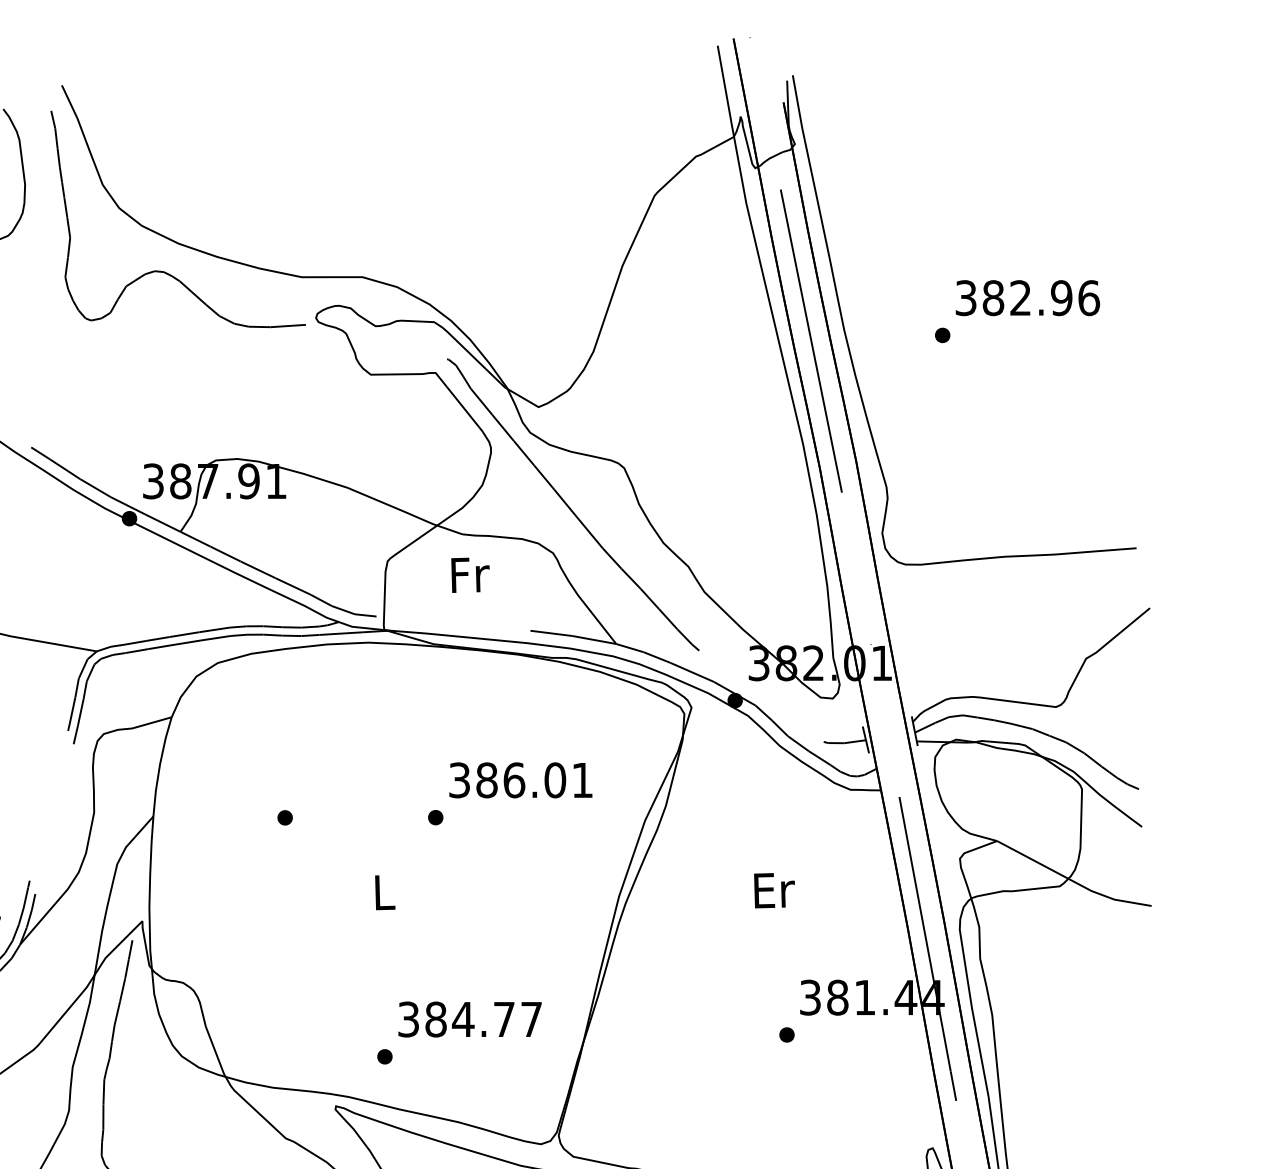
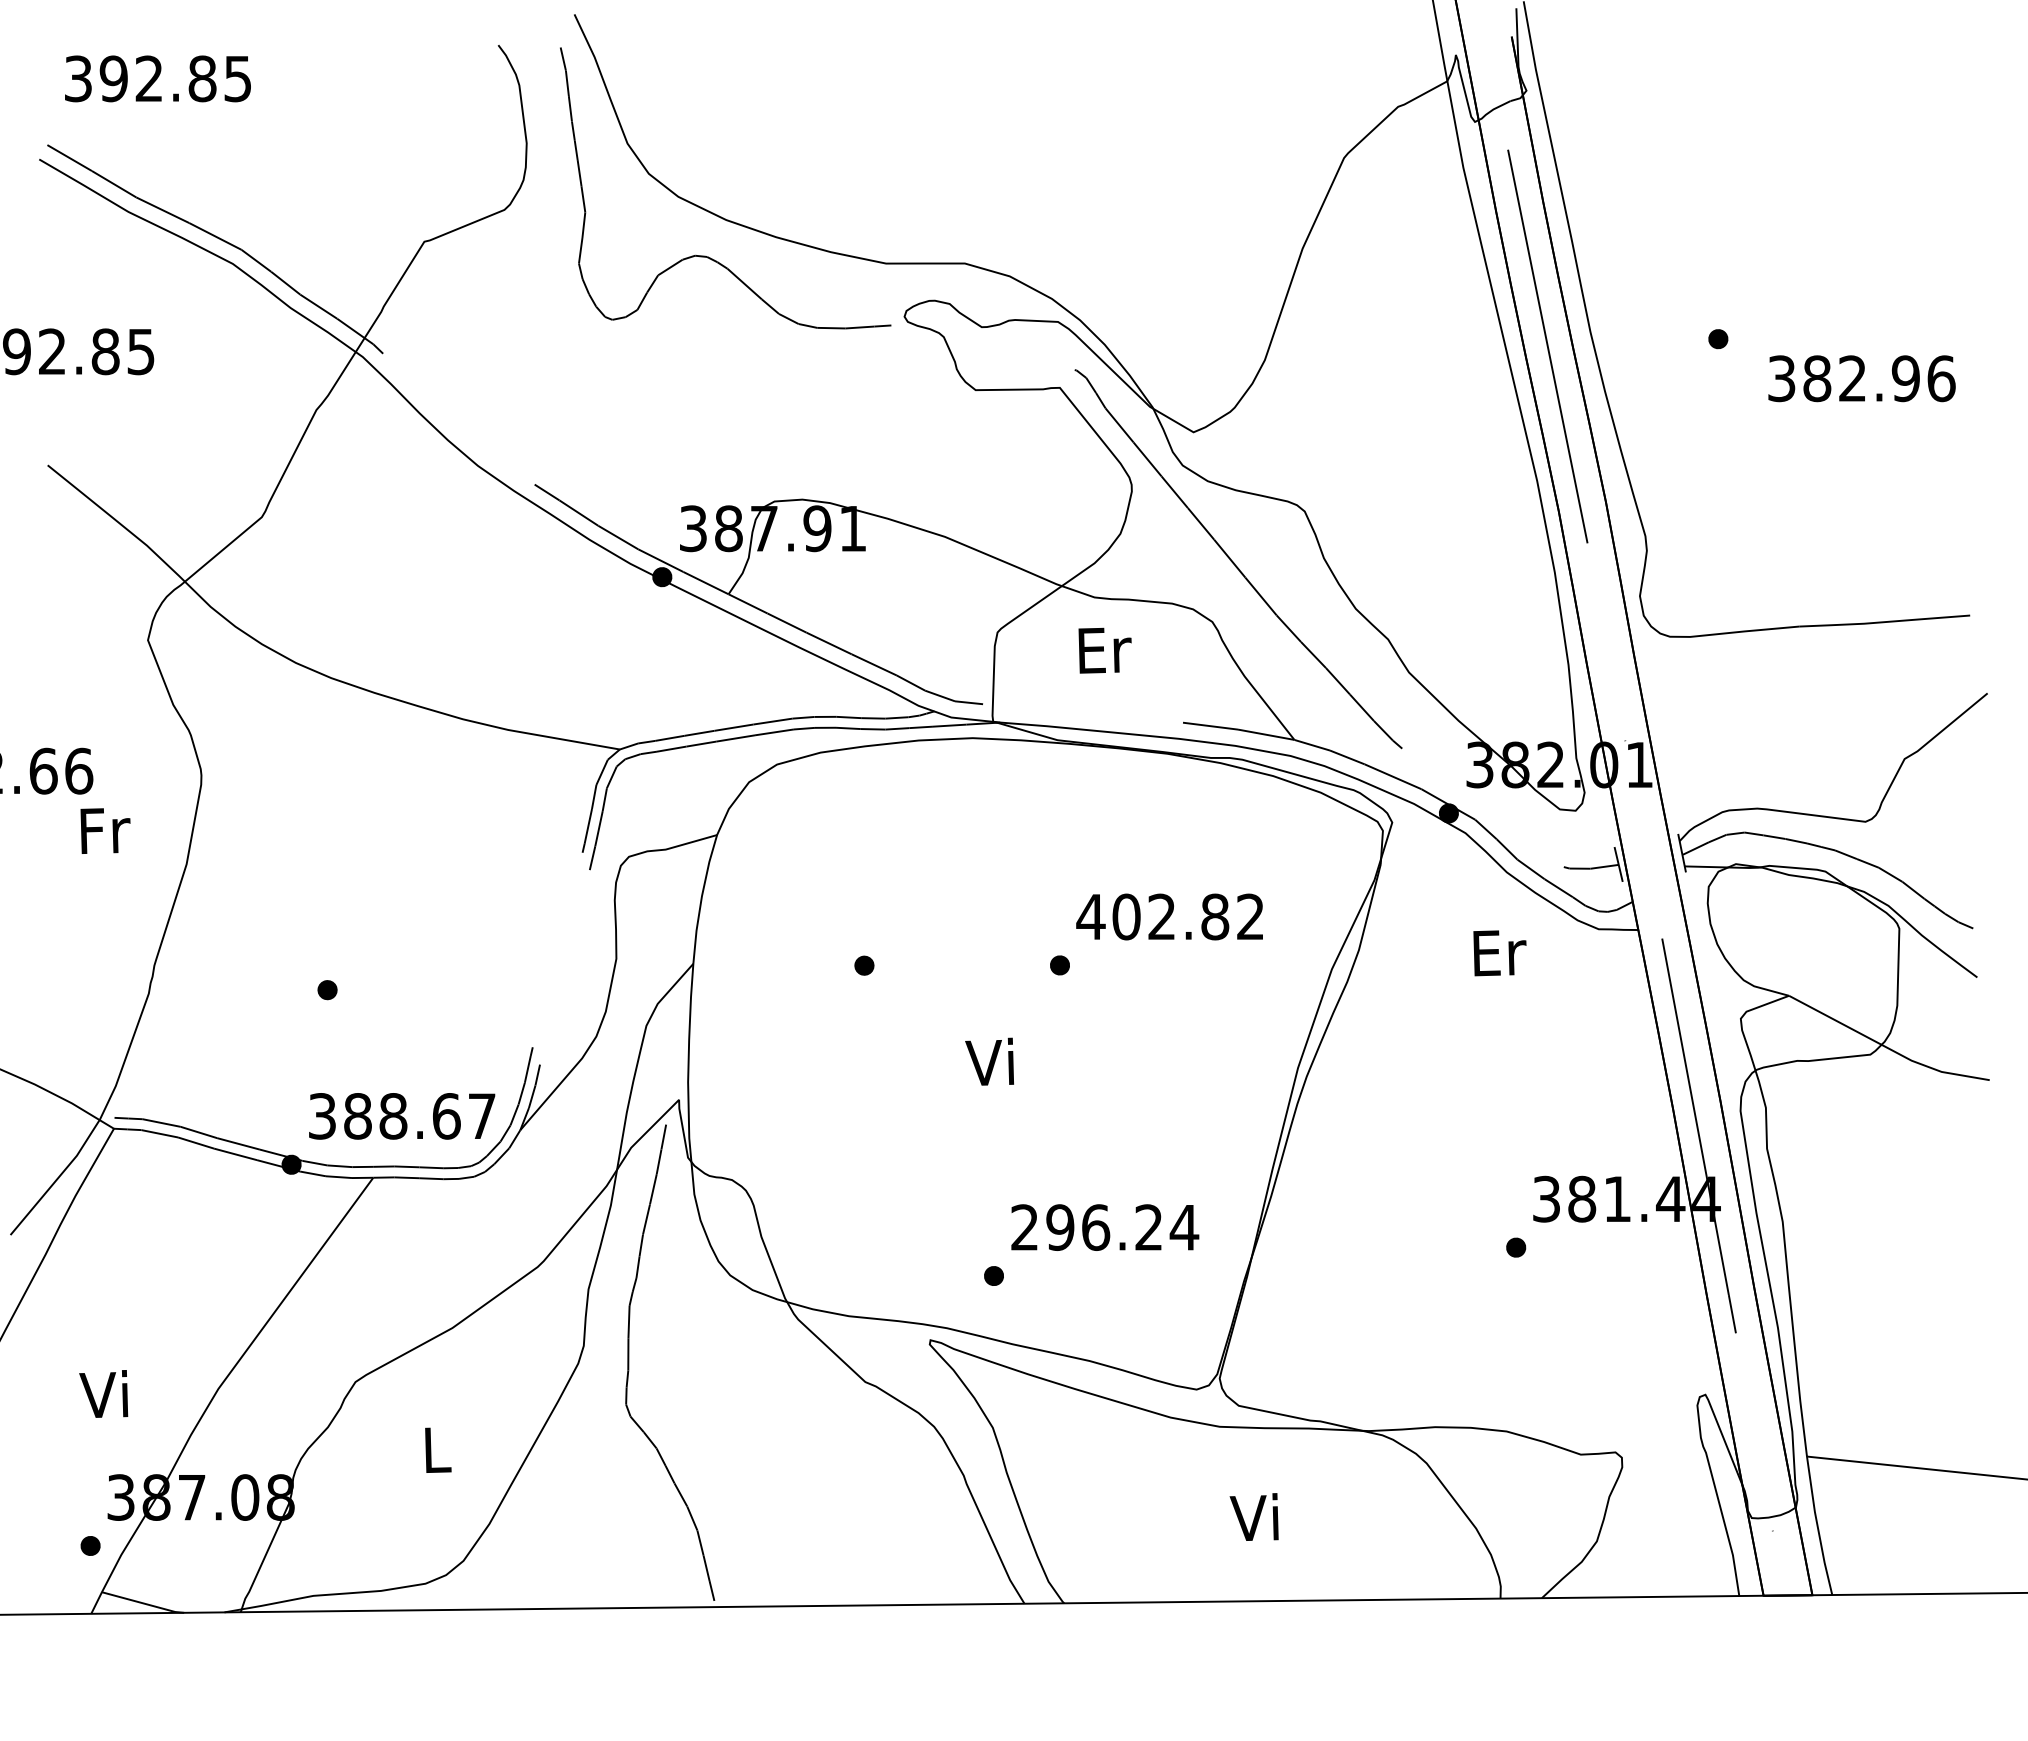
text: (1027, 297) -> (1861, 378), moved
text: (470, 575) -> (1104, 650), Fr -> Er
text: (520, 779) -> (1169, 916), 386.01 -> 402.82
text: (774, 890) -> (1499, 953), moved
text: (381, 891) -> (989, 1061), L -> Vi
text: (470, 1019) -> (1105, 1227), 384.77 -> 296.24

